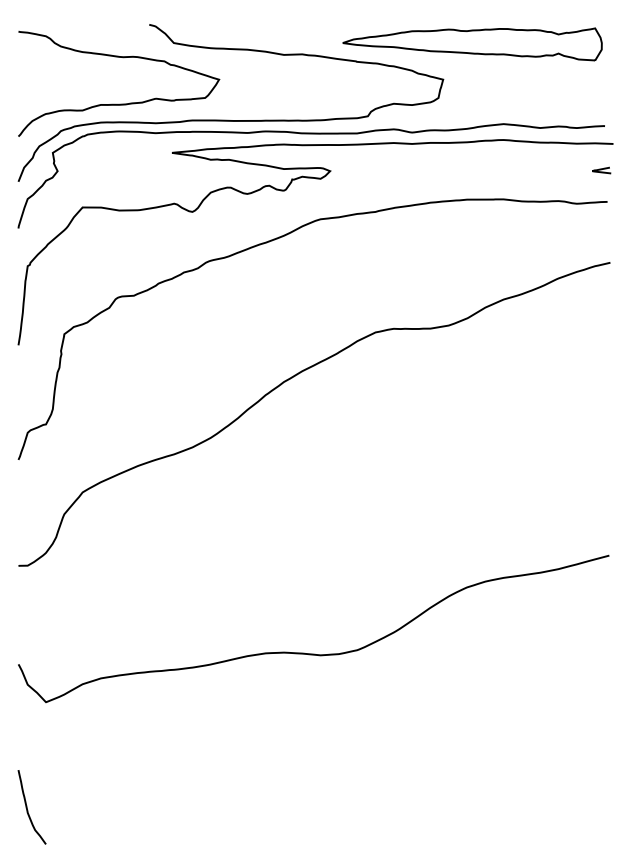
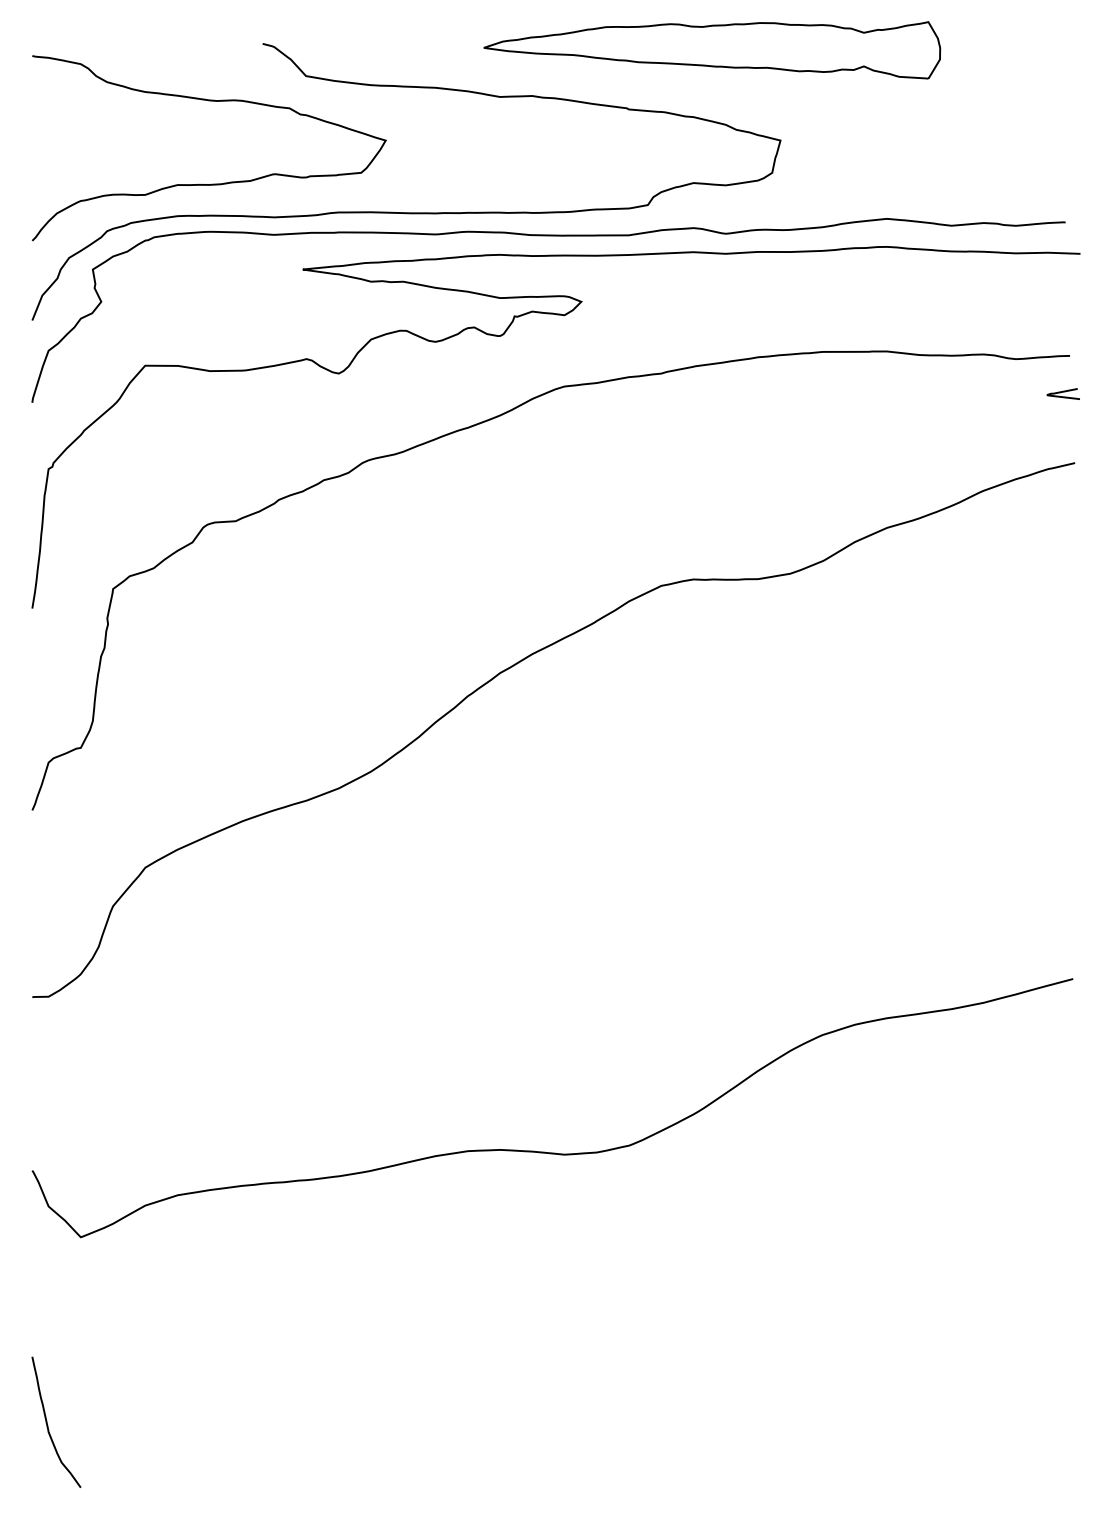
part: (472, 44) -> (712, 50), moved
curve: (601, 170) -> (1062, 393), moved

